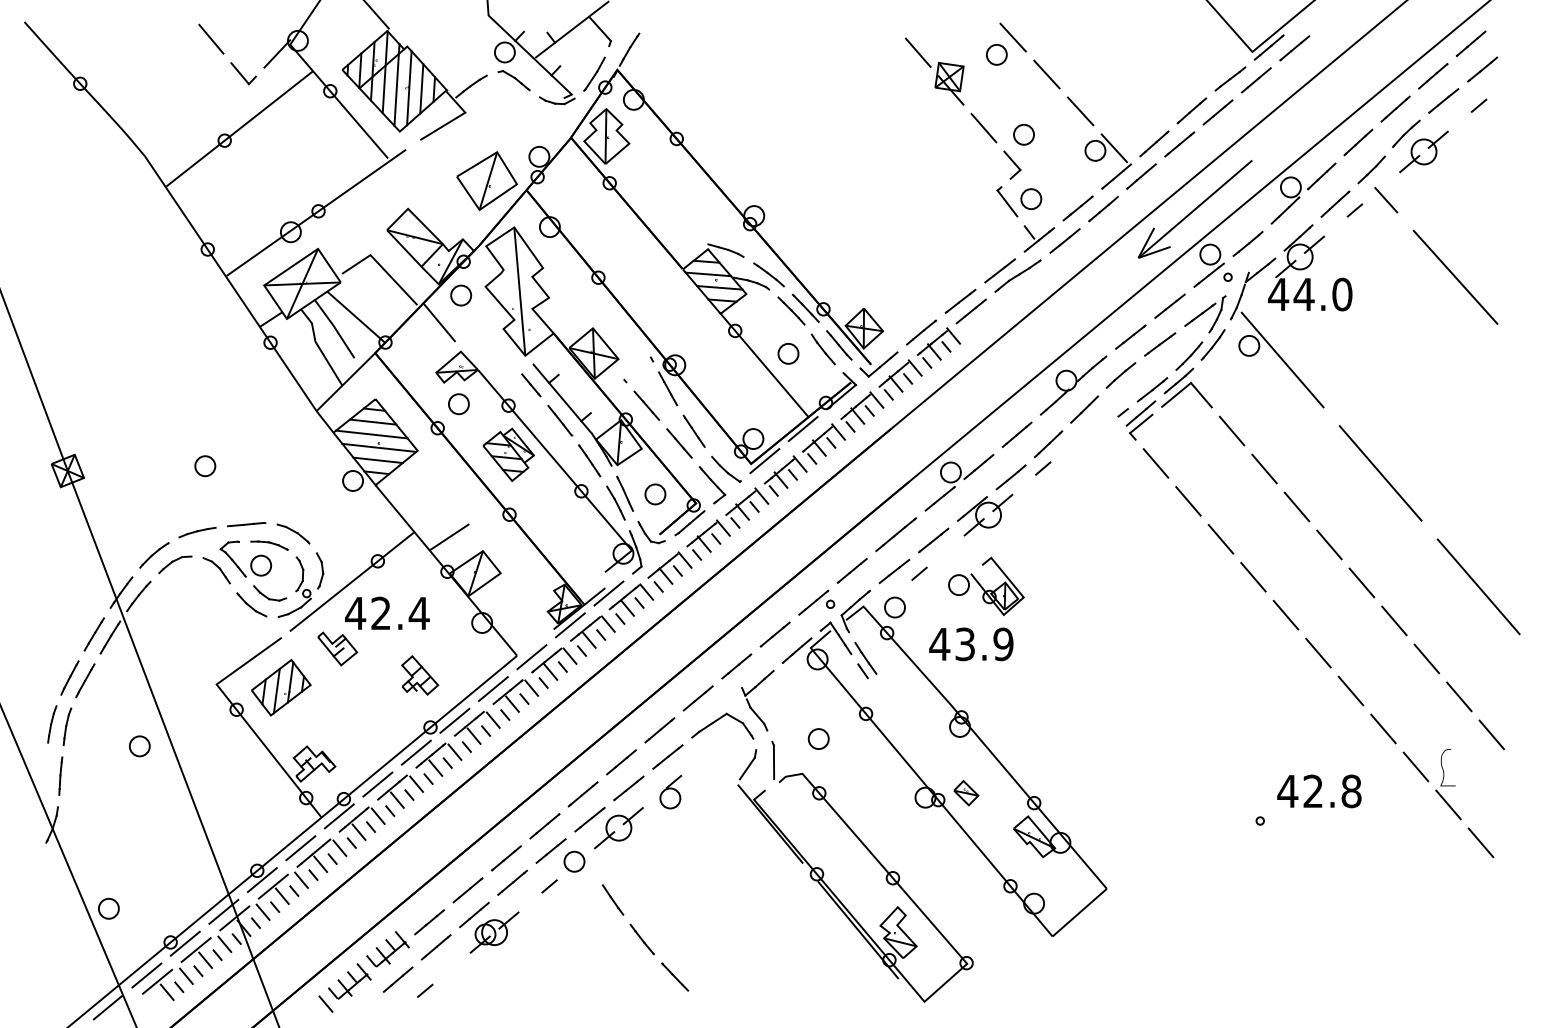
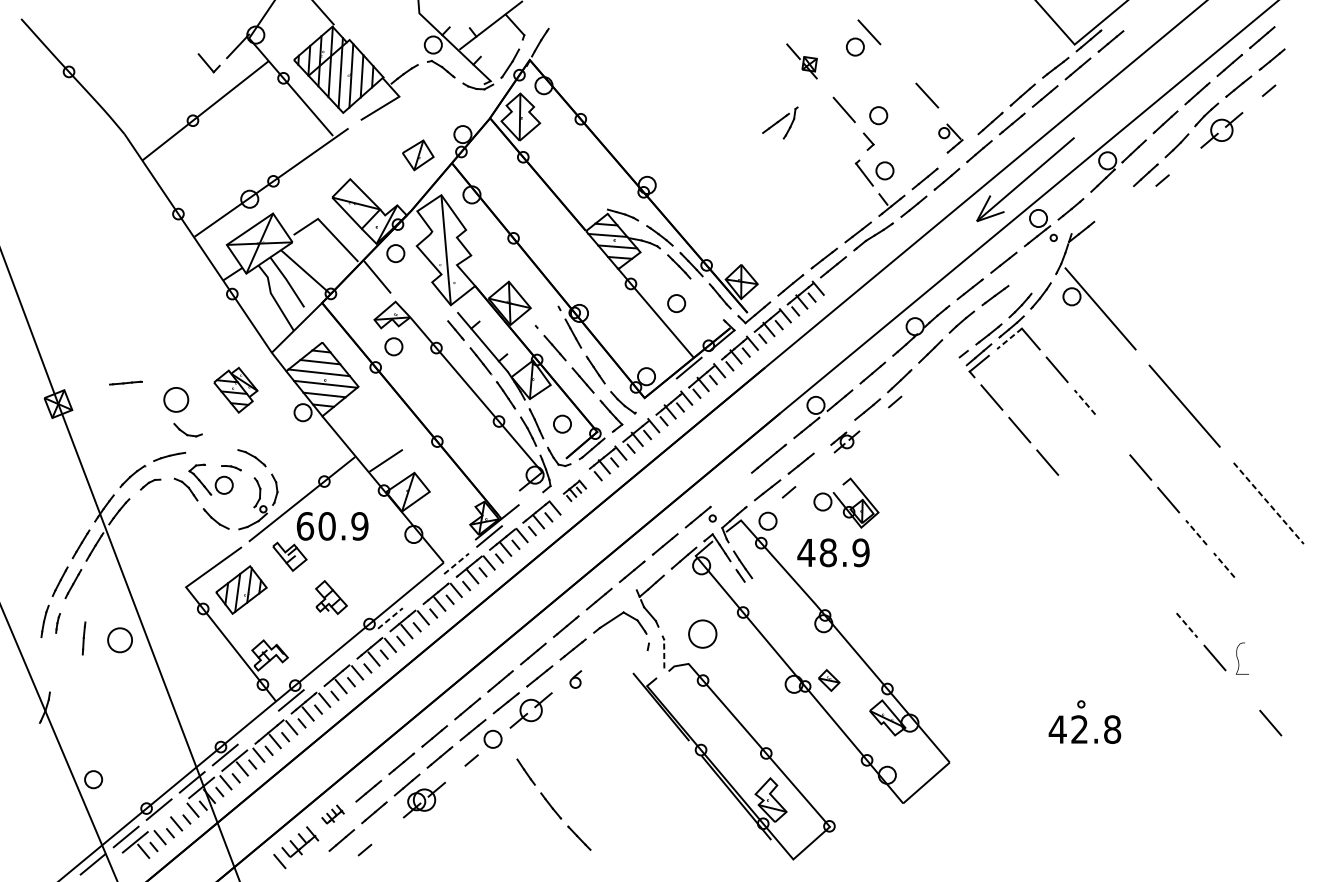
line: (211, 38) -> (181, 33), removed
part: (934, 71) -> (801, 61), size x0.6
line: (1046, 74) -> (897, 63), removed
part: (1107, 161) -> (950, 138), size x0.6
part: (1012, 164) -> (868, 141), size x0.7
part: (487, 180) -> (418, 154), size x0.6
line: (1386, 199) -> (1189, 171), removed
part: (1310, 267) -> (1124, 229), removed
line: (1455, 276) -> (1248, 237), removed
part: (1205, 314) -> (780, 123), moved
line: (822, 349) -> (705, 299), removed
line: (1176, 394) -> (1009, 338), solid -> dashed
part: (508, 454) -> (235, 389), moved
line: (764, 461) -> (656, 395), removed
part: (205, 466) -> (176, 400), size x1.4
line: (1264, 469) -> (1085, 402), solid -> dashed
line: (1296, 506) -> (1112, 434), removed
part: (984, 514) -> (844, 441), size x0.6
line: (246, 524) -> (125, 383), moved
part: (269, 545) -> (231, 468), size x0.6
part: (175, 564) -> (150, 484), size x0.7
line: (851, 570) -> (730, 489), removed
part: (669, 571) -> (574, 490), size x0.6
line: (1253, 577) -> (1075, 495), removed
line: (1479, 587) -> (1269, 504), solid -> dashed
part: (270, 593) -> (188, 430), moved
line: (608, 593) -> (522, 509), removed
text: (387, 613) -> (332, 526), 42.4 -> 60.9
line: (1285, 614) -> (1103, 527), removed
line: (1394, 620) -> (1196, 532), solid -> dashed
text: (965, 644) -> (828, 552), 43.9 -> 48.9
line: (1318, 652) -> (1131, 559), removed
line: (531, 657) -> (456, 564), solid -> dashed
line: (1426, 658) -> (1223, 564), solid -> dashed
part: (420, 675) -> (331, 597), moved
line: (492, 689) -> (422, 591), removed
line: (1350, 690) -> (1158, 592), removed
line: (1459, 696) -> (1252, 597), removed
line: (454, 720) -> (390, 618), solid -> dashed
part: (67, 726) -> (58, 623), size x0.6
line: (1383, 729) -> (1187, 625), solid -> dashed
line: (1491, 734) -> (1279, 630), removed
part: (818, 738) -> (702, 633), size x1.6
part: (139, 746) -> (119, 640), size x1.4
line: (415, 752) -> (356, 645), removed
line: (774, 762) -> (664, 654), solid -> dashed
line: (746, 768) -> (640, 659), removed
line: (60, 775) -> (83, 637), moved
line: (377, 784) -> (324, 673), removed
part: (670, 791) -> (575, 679), size x0.6
text: (1319, 791) -> (1085, 729), moved
line: (1448, 804) -> (1242, 690), removed
line: (300, 848) -> (258, 727), removed
line: (195, 949) -> (167, 814), removed
part: (387, 949) -> (332, 814), size x0.6

